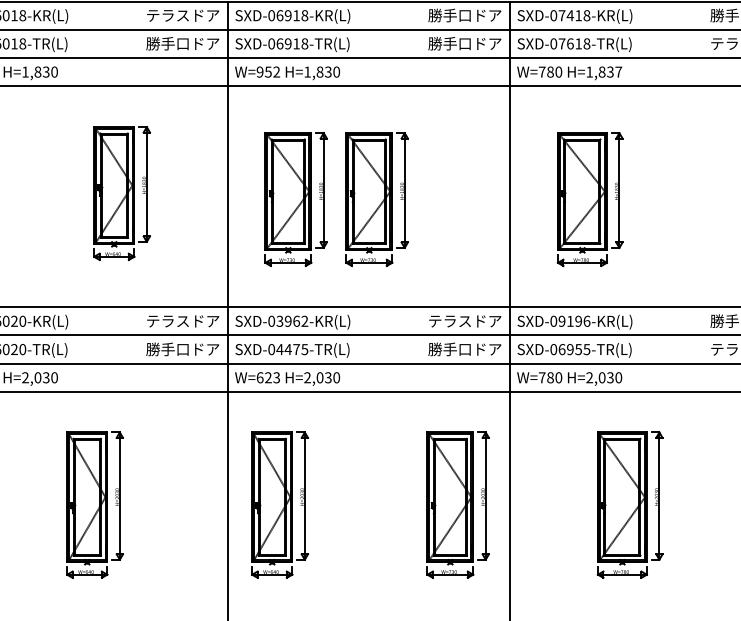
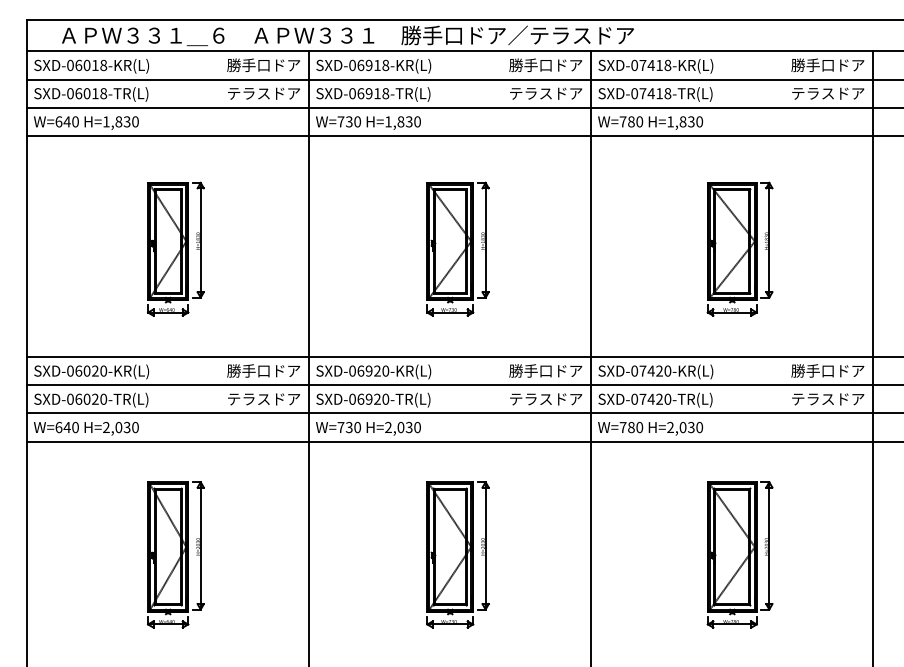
text: (167, 15) -> (248, 65), テラスドア -> 勝手口ドア
text: (167, 43) -> (248, 93), 勝手口ドア -> テラスドア
text: (449, 43) -> (530, 93), 勝手口ドア -> テラスドア
text: (569, 43) -> (650, 93), SXD-07618-TR(L) -> SXD-07418-TR(L)
text: (268, 71) -> (349, 121), W=952 -> W=730
text: (618, 71) -> (699, 121), H=1,837 -> H=1,830
part: (121, 192) -> (175, 248), moved
part: (295, 198) -> (376, 248), removed
part: (589, 198) -> (739, 248), moved
text: (167, 320) -> (248, 370), テラスドア -> 勝手口ドア
text: (292, 320) -> (373, 370), SXD-03962-KR(L) -> SXD-06920-KR(L)
text: (449, 320) -> (530, 370), テラスドア -> 勝手口ドア
text: (574, 320) -> (655, 370), SXD-09196-KR(L) -> SXD-07420-KR(L)
text: (167, 348) -> (248, 398), 勝手口ドア -> テラスドア
text: (292, 348) -> (373, 398), SXD-04475-TR(L) -> SXD-06920-TR(L)
text: (449, 348) -> (530, 398), 勝手口ドア -> テラスドア
text: (574, 348) -> (655, 398), SXD-06955-TR(L) -> SXD-07420-TR(L)
text: (268, 377) -> (349, 427), W=623 -> W=730
part: (279, 504) -> (360, 554), removed
part: (457, 504) -> (457, 554), moved
part: (629, 504) -> (739, 554), moved

